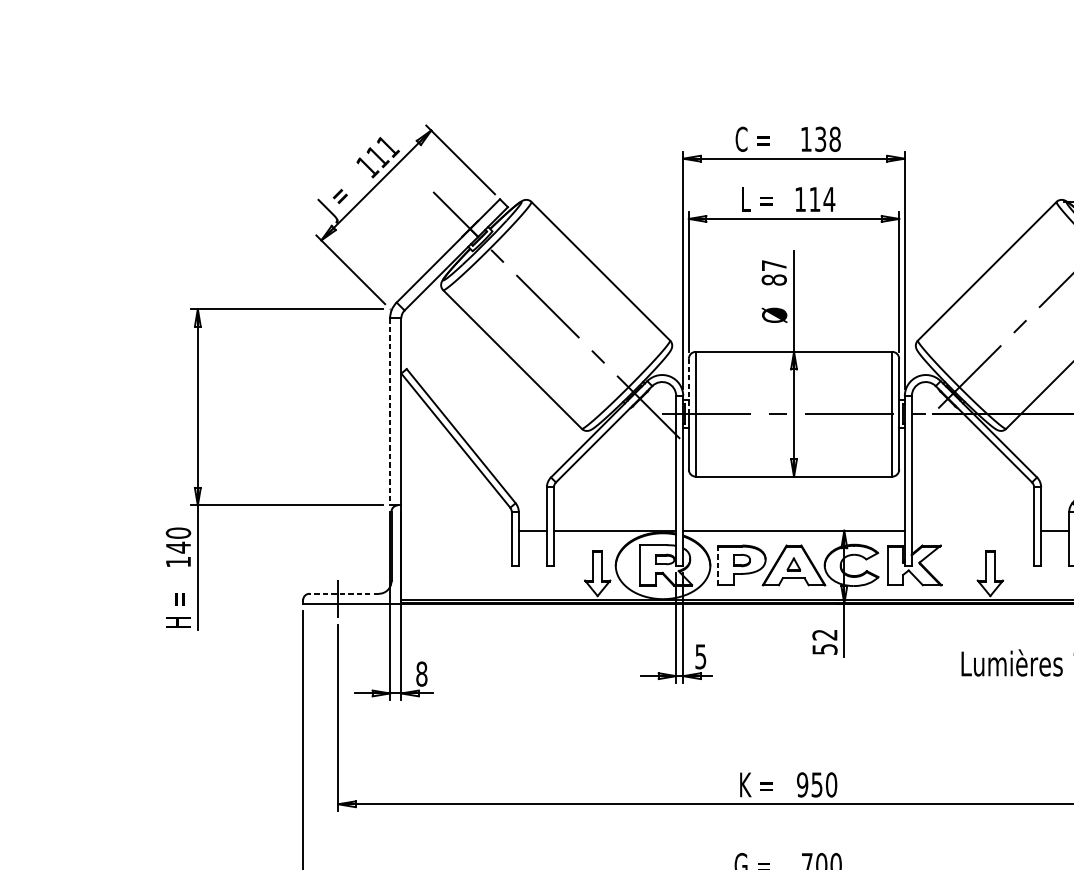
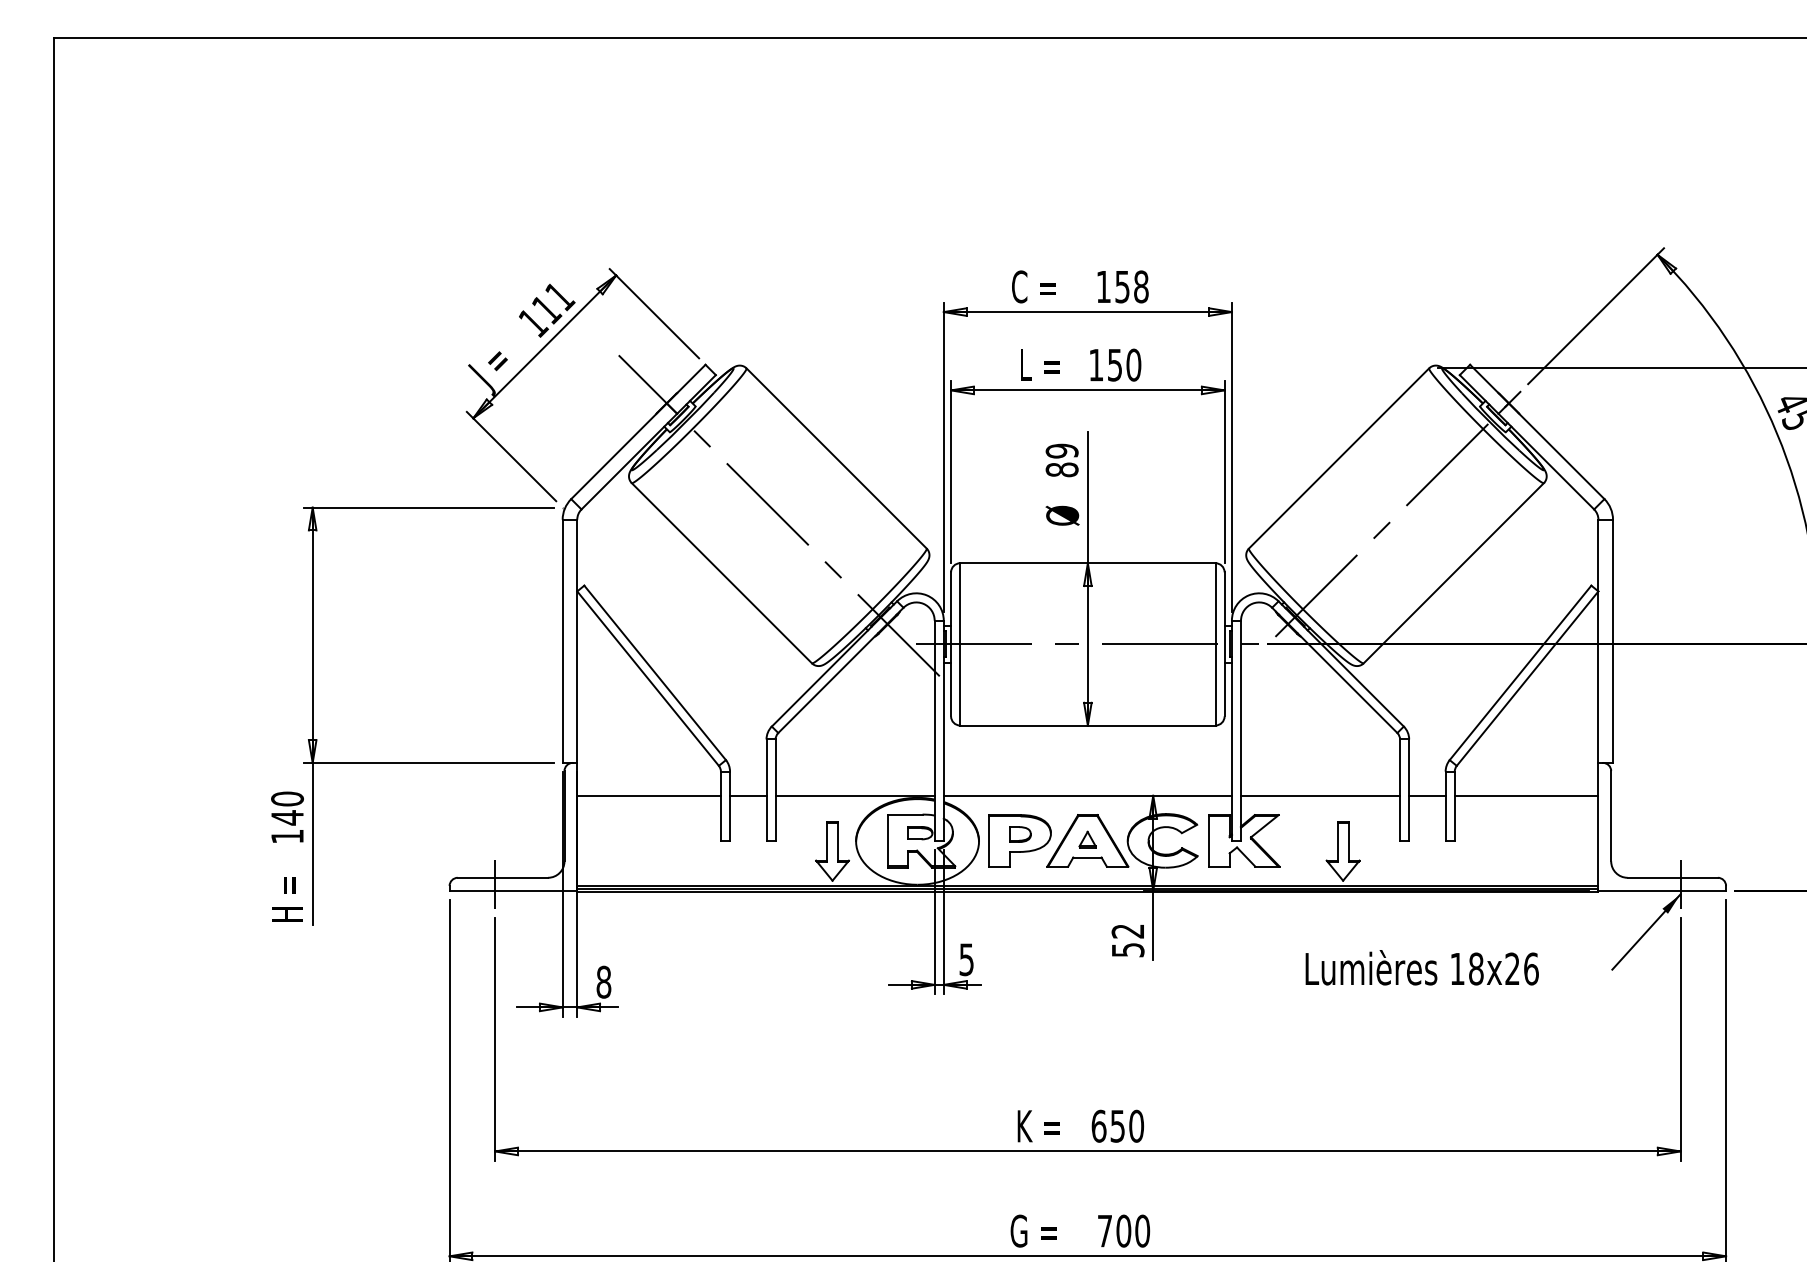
text: (820, 139) -> (1122, 286), 138 -> 158
text: (822, 199) -> (1124, 364), 114 -> 150
text: (773, 265) -> (1061, 450), 87 -> 89
line: (689, 385) -> (951, 607), dashed -> solid
line: (389, 412) -> (562, 641), dashed -> solid
line: (456, 530) -> (648, 795), added
line: (972, 530) -> (1320, 795), added
line: (718, 565) -> (989, 840), dashed -> solid
line: (343, 593) -> (502, 877), dashed -> solid
text: (802, 784) -> (1098, 1125), 950 -> 650

